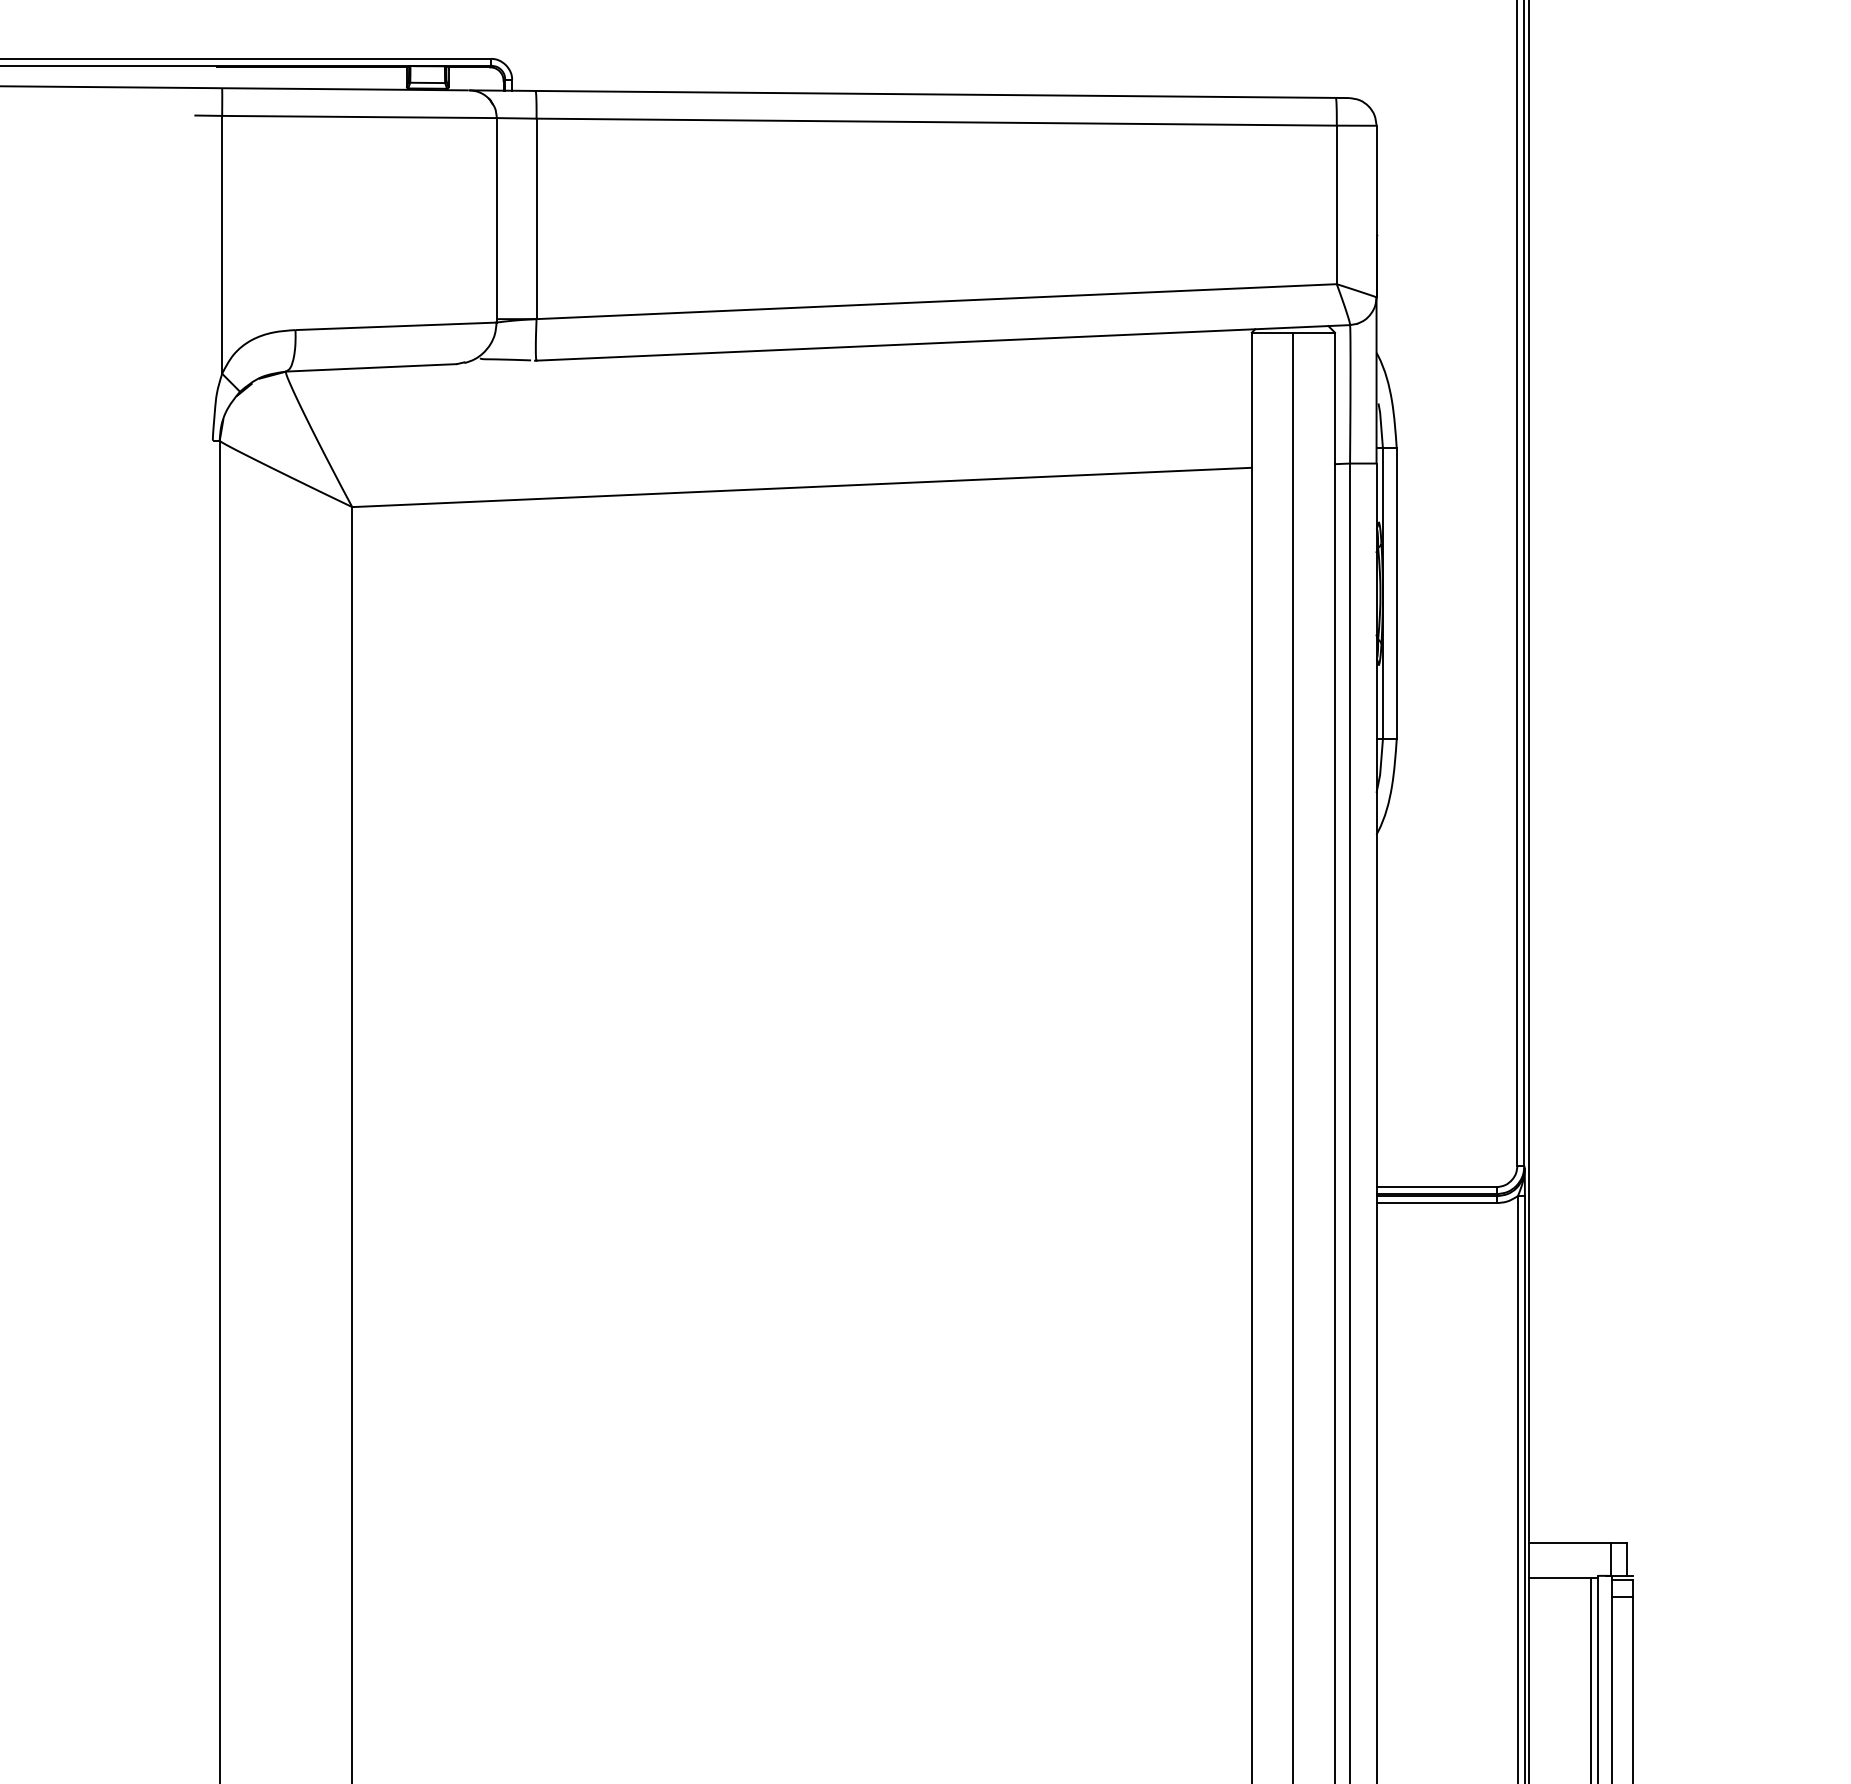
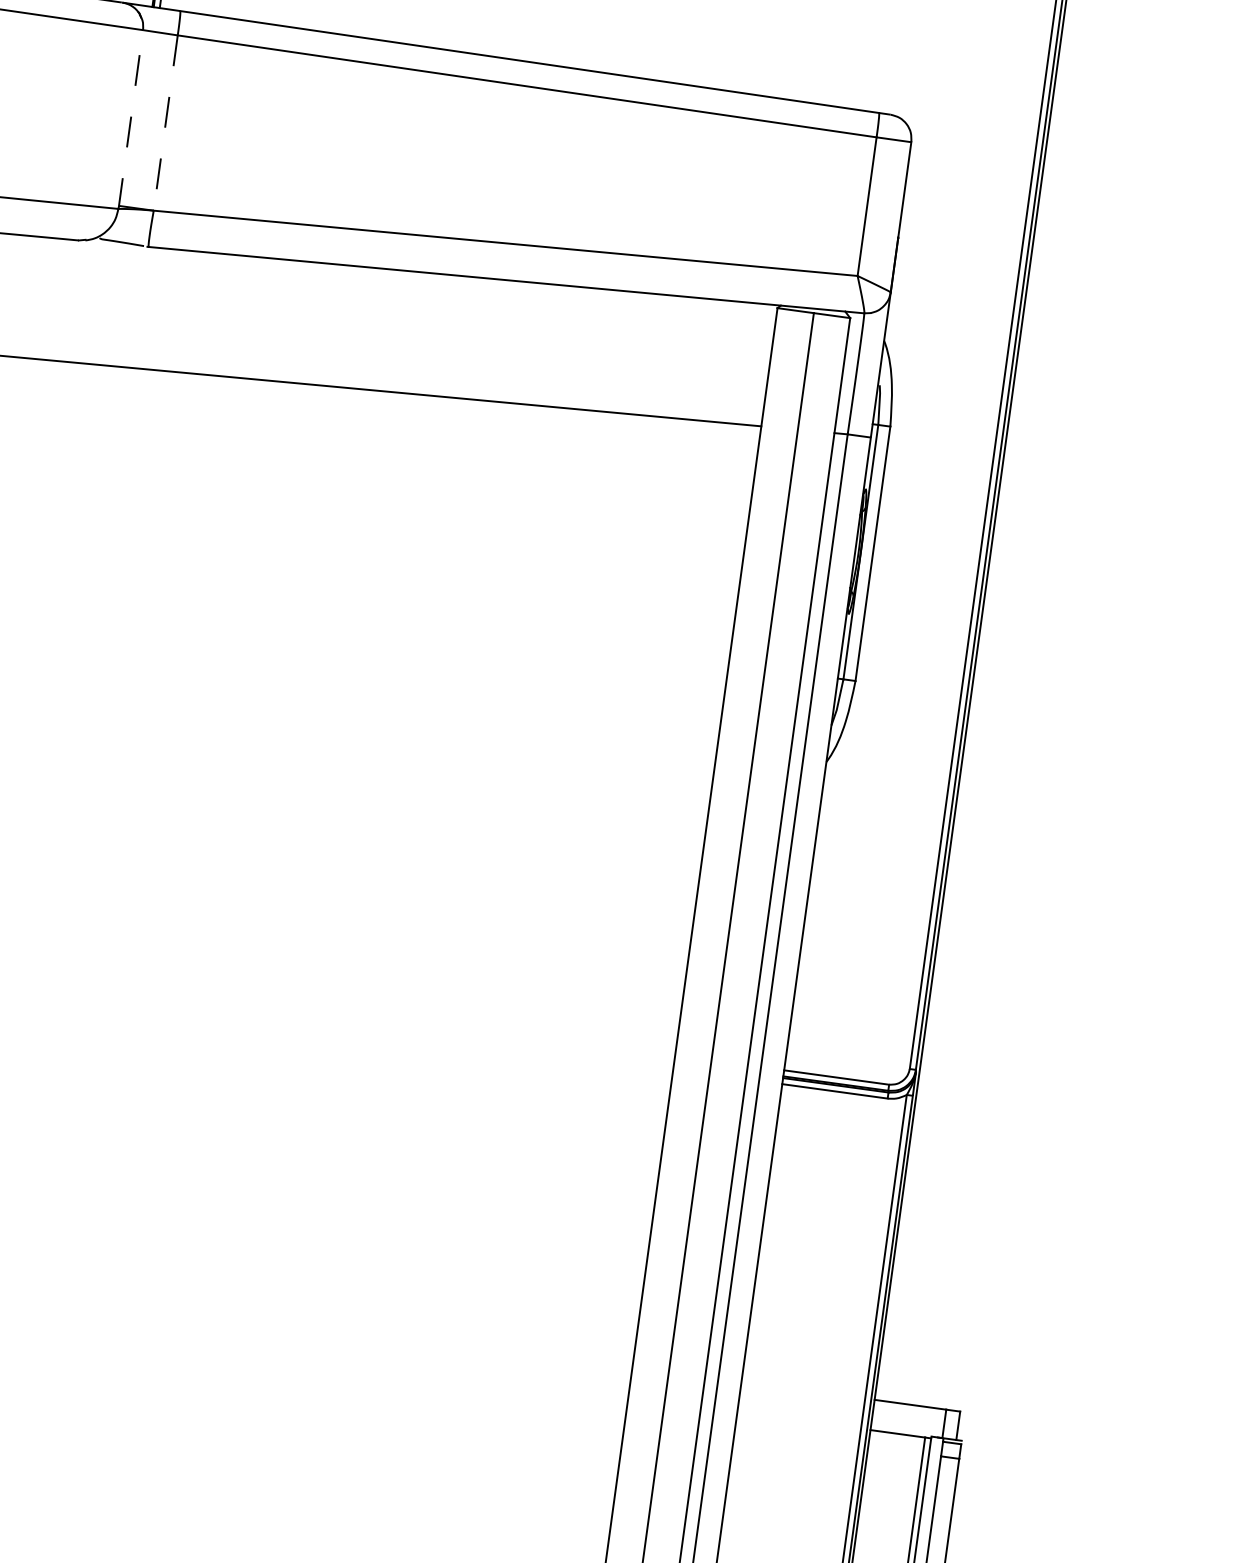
line: (496, 219) -> (130, 118), solid -> dashed
line: (536, 219) -> (165, 123), solid -> dashed

